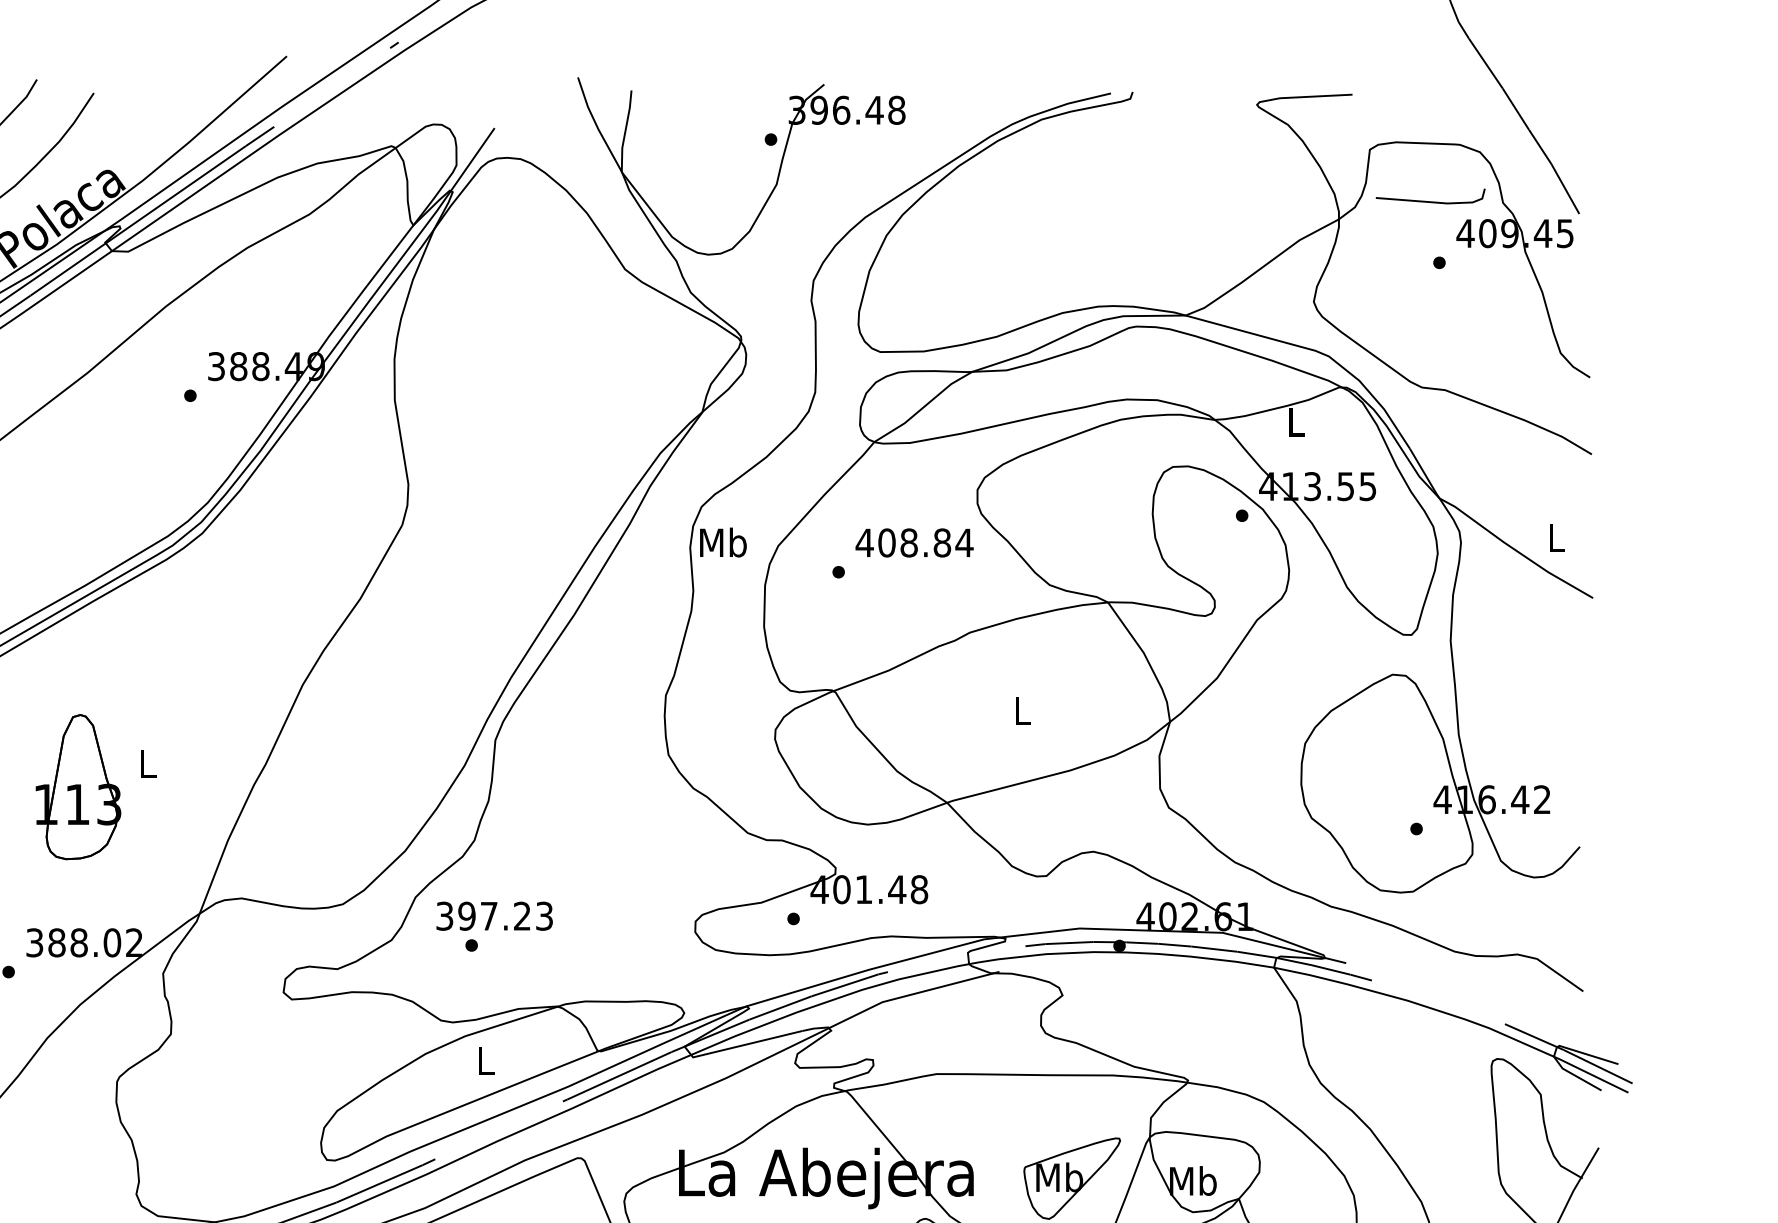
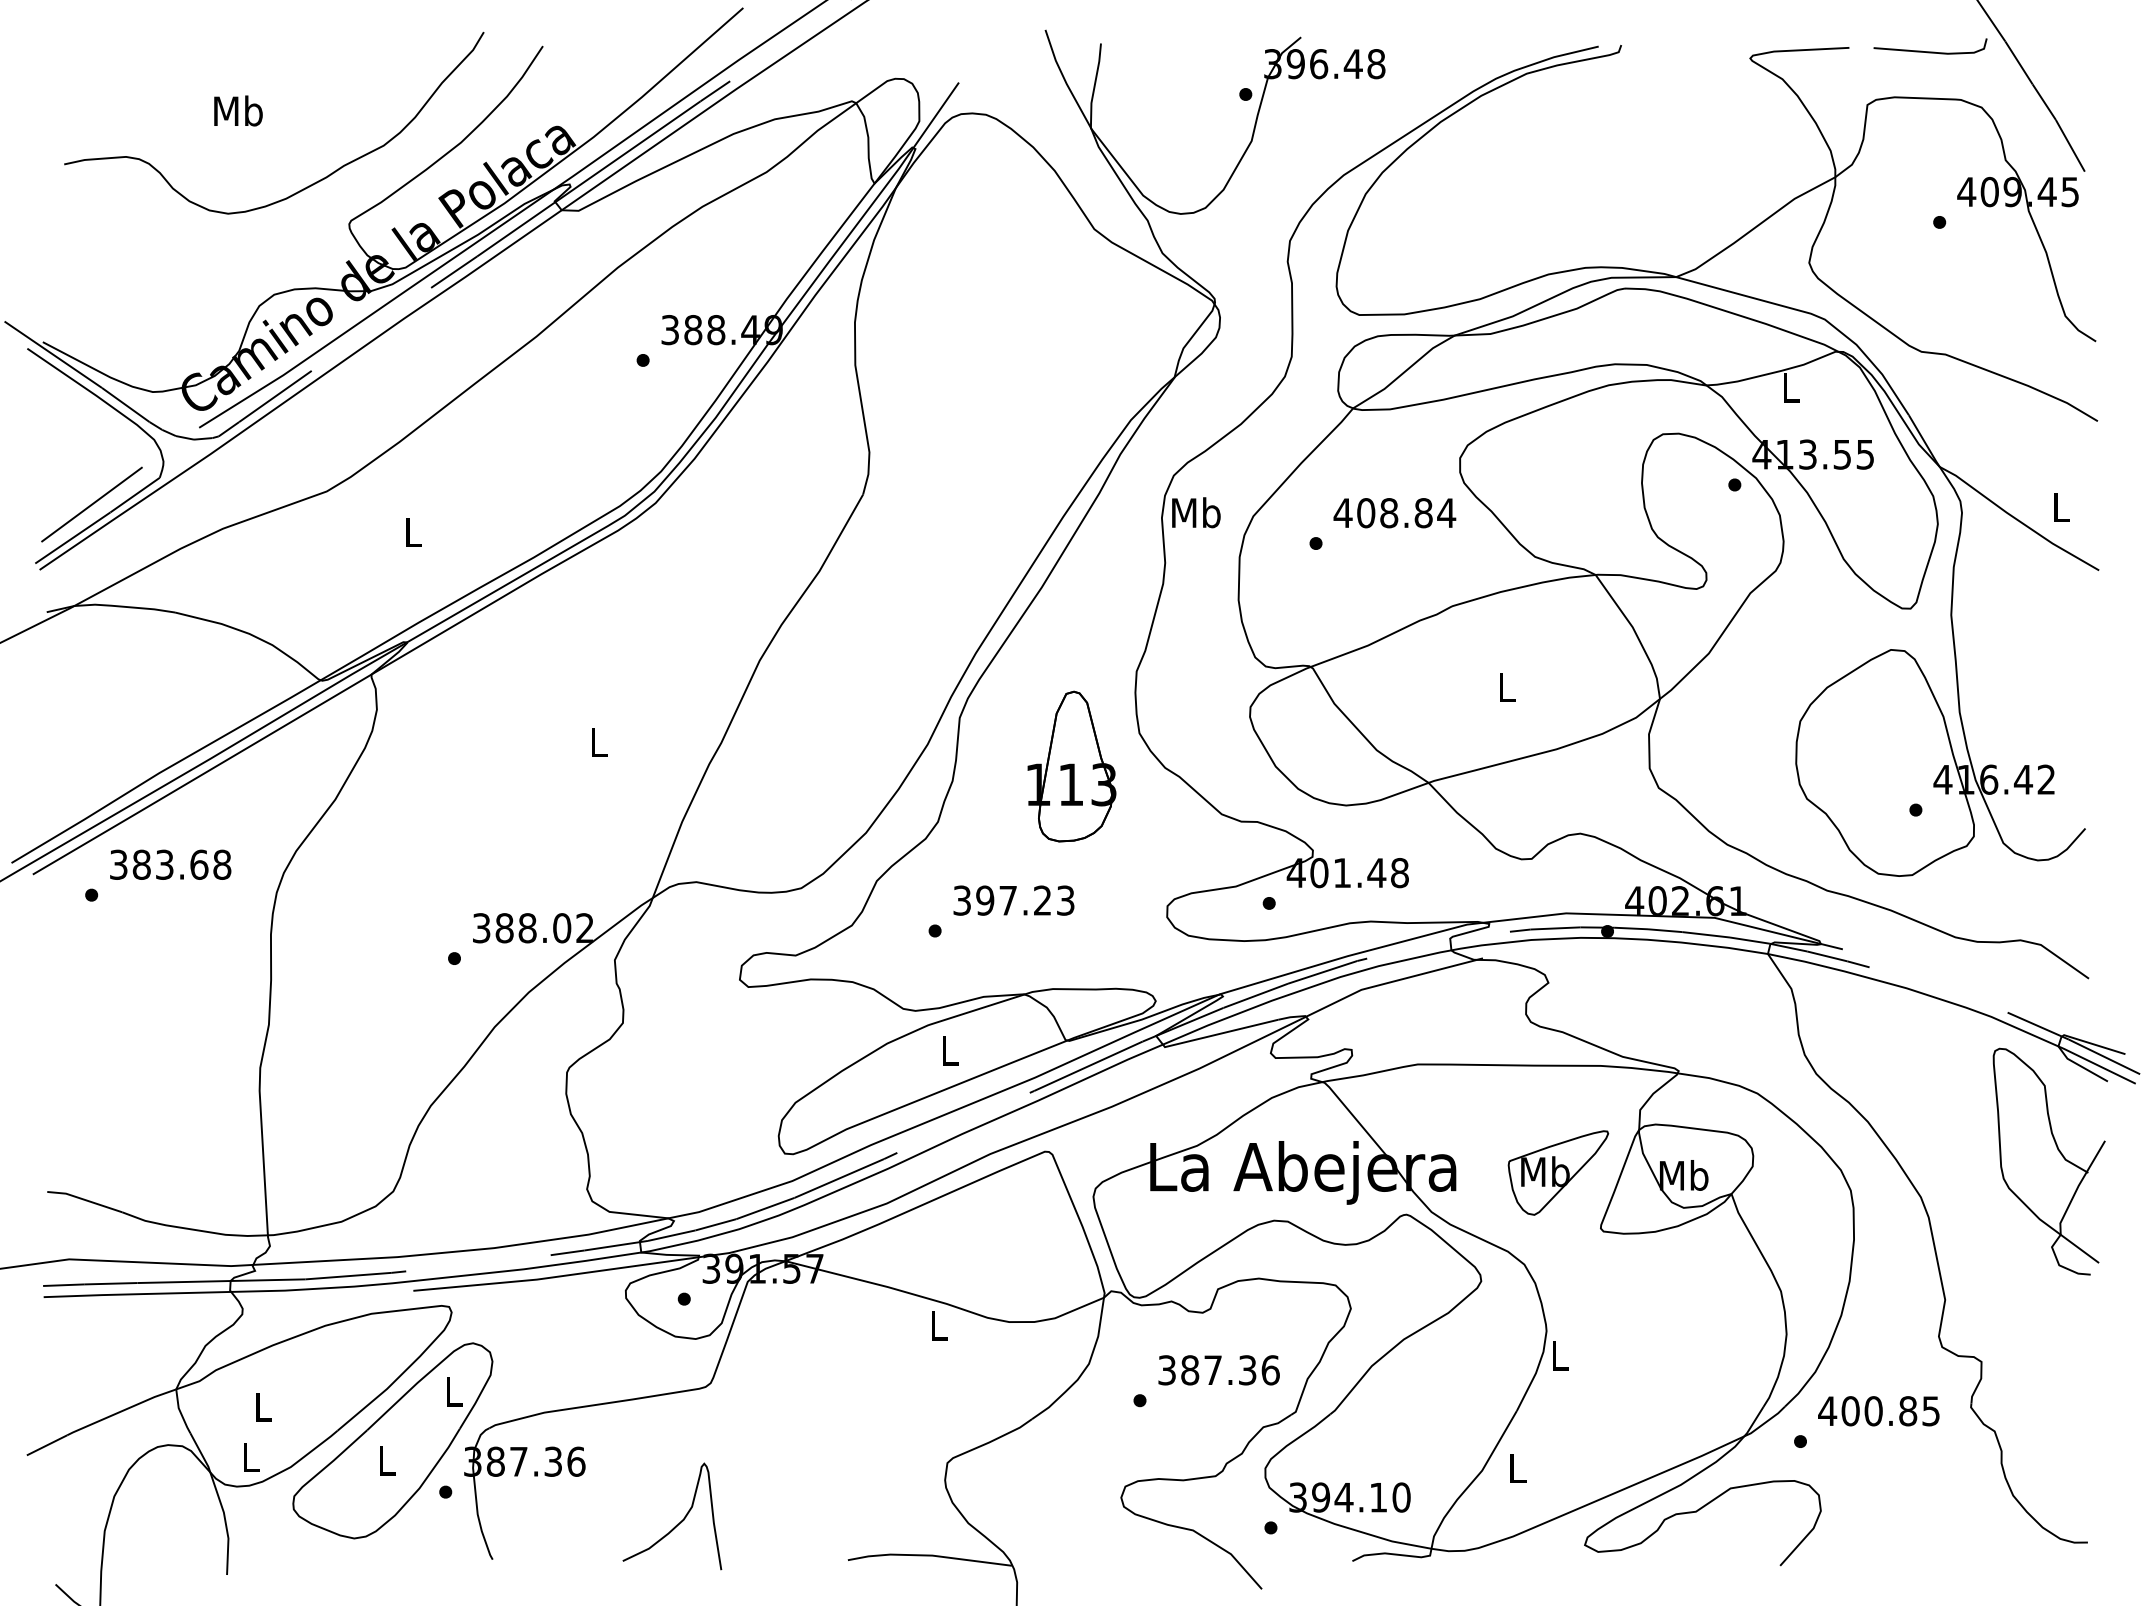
line: (1430, 201) -> (1930, 51), moved
part: (78, 787) -> (1071, 766), moved
text: (494, 916) -> (1013, 900), moved

